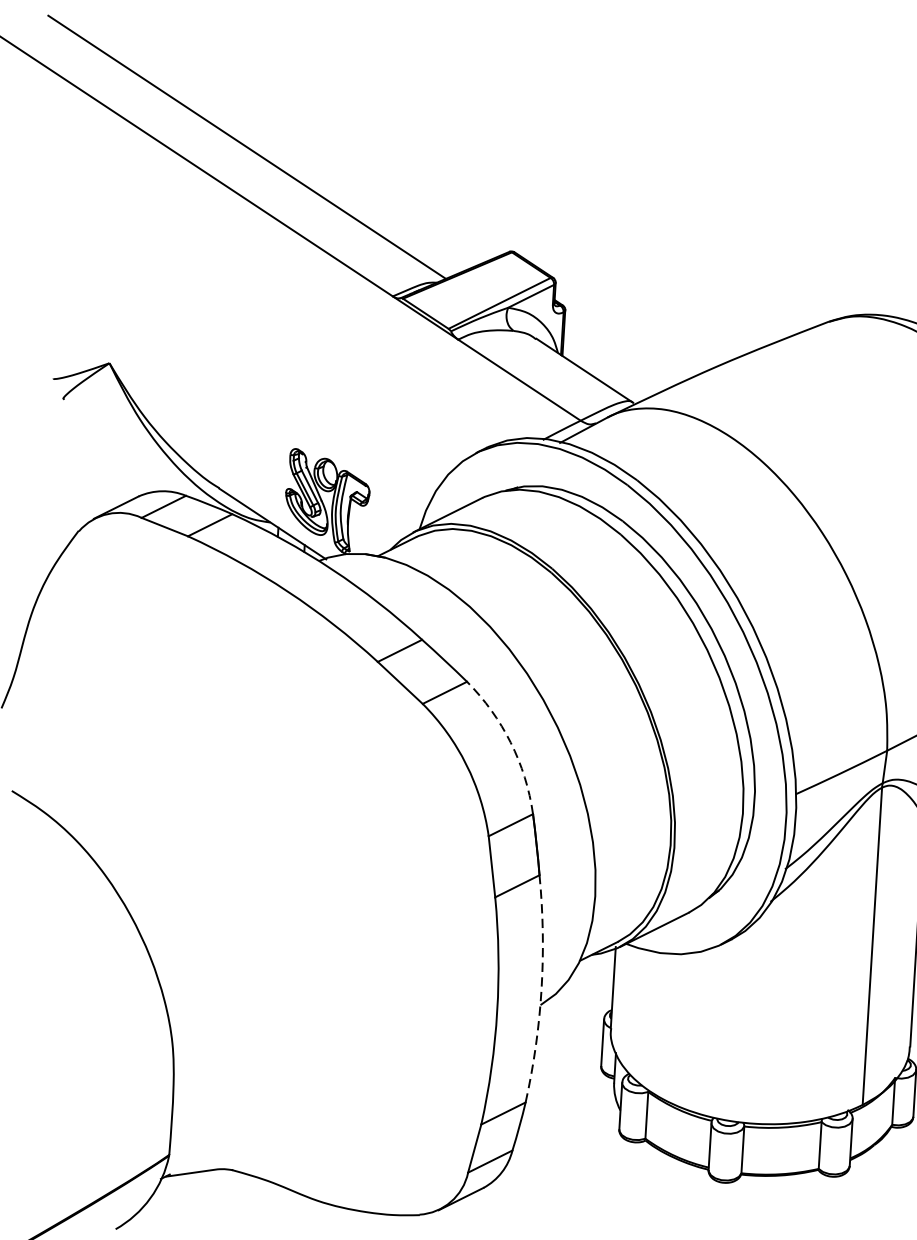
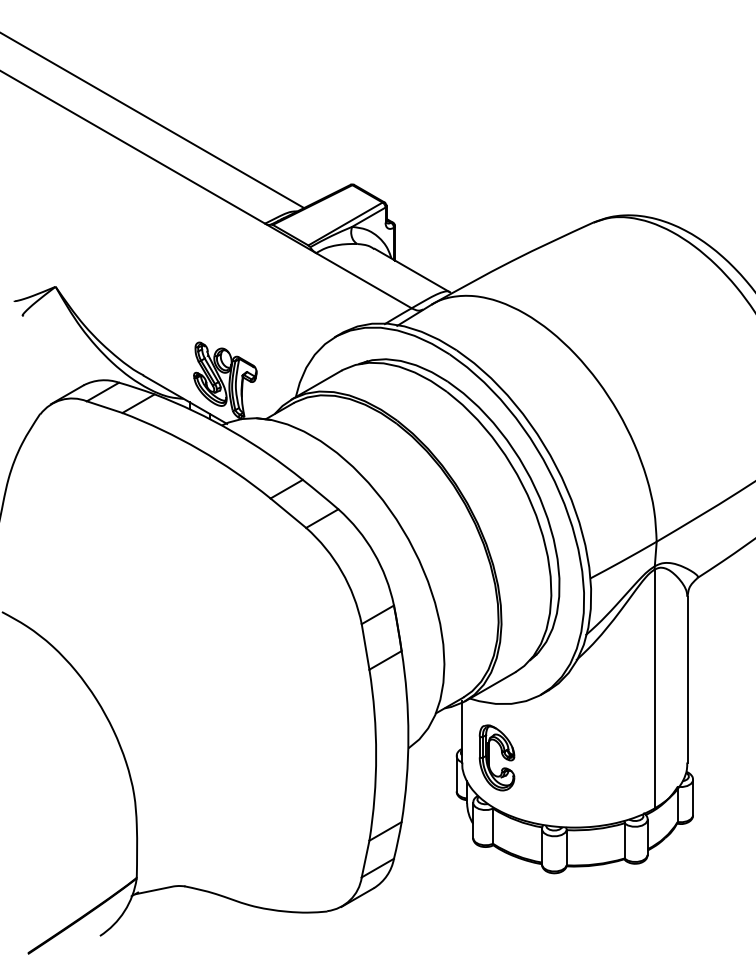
arc: (510, 742) -> (373, 552), dashed -> solid
arc: (541, 989) -> (408, 736), dashed -> solid
part: (656, 1024) -> (496, 757), added

